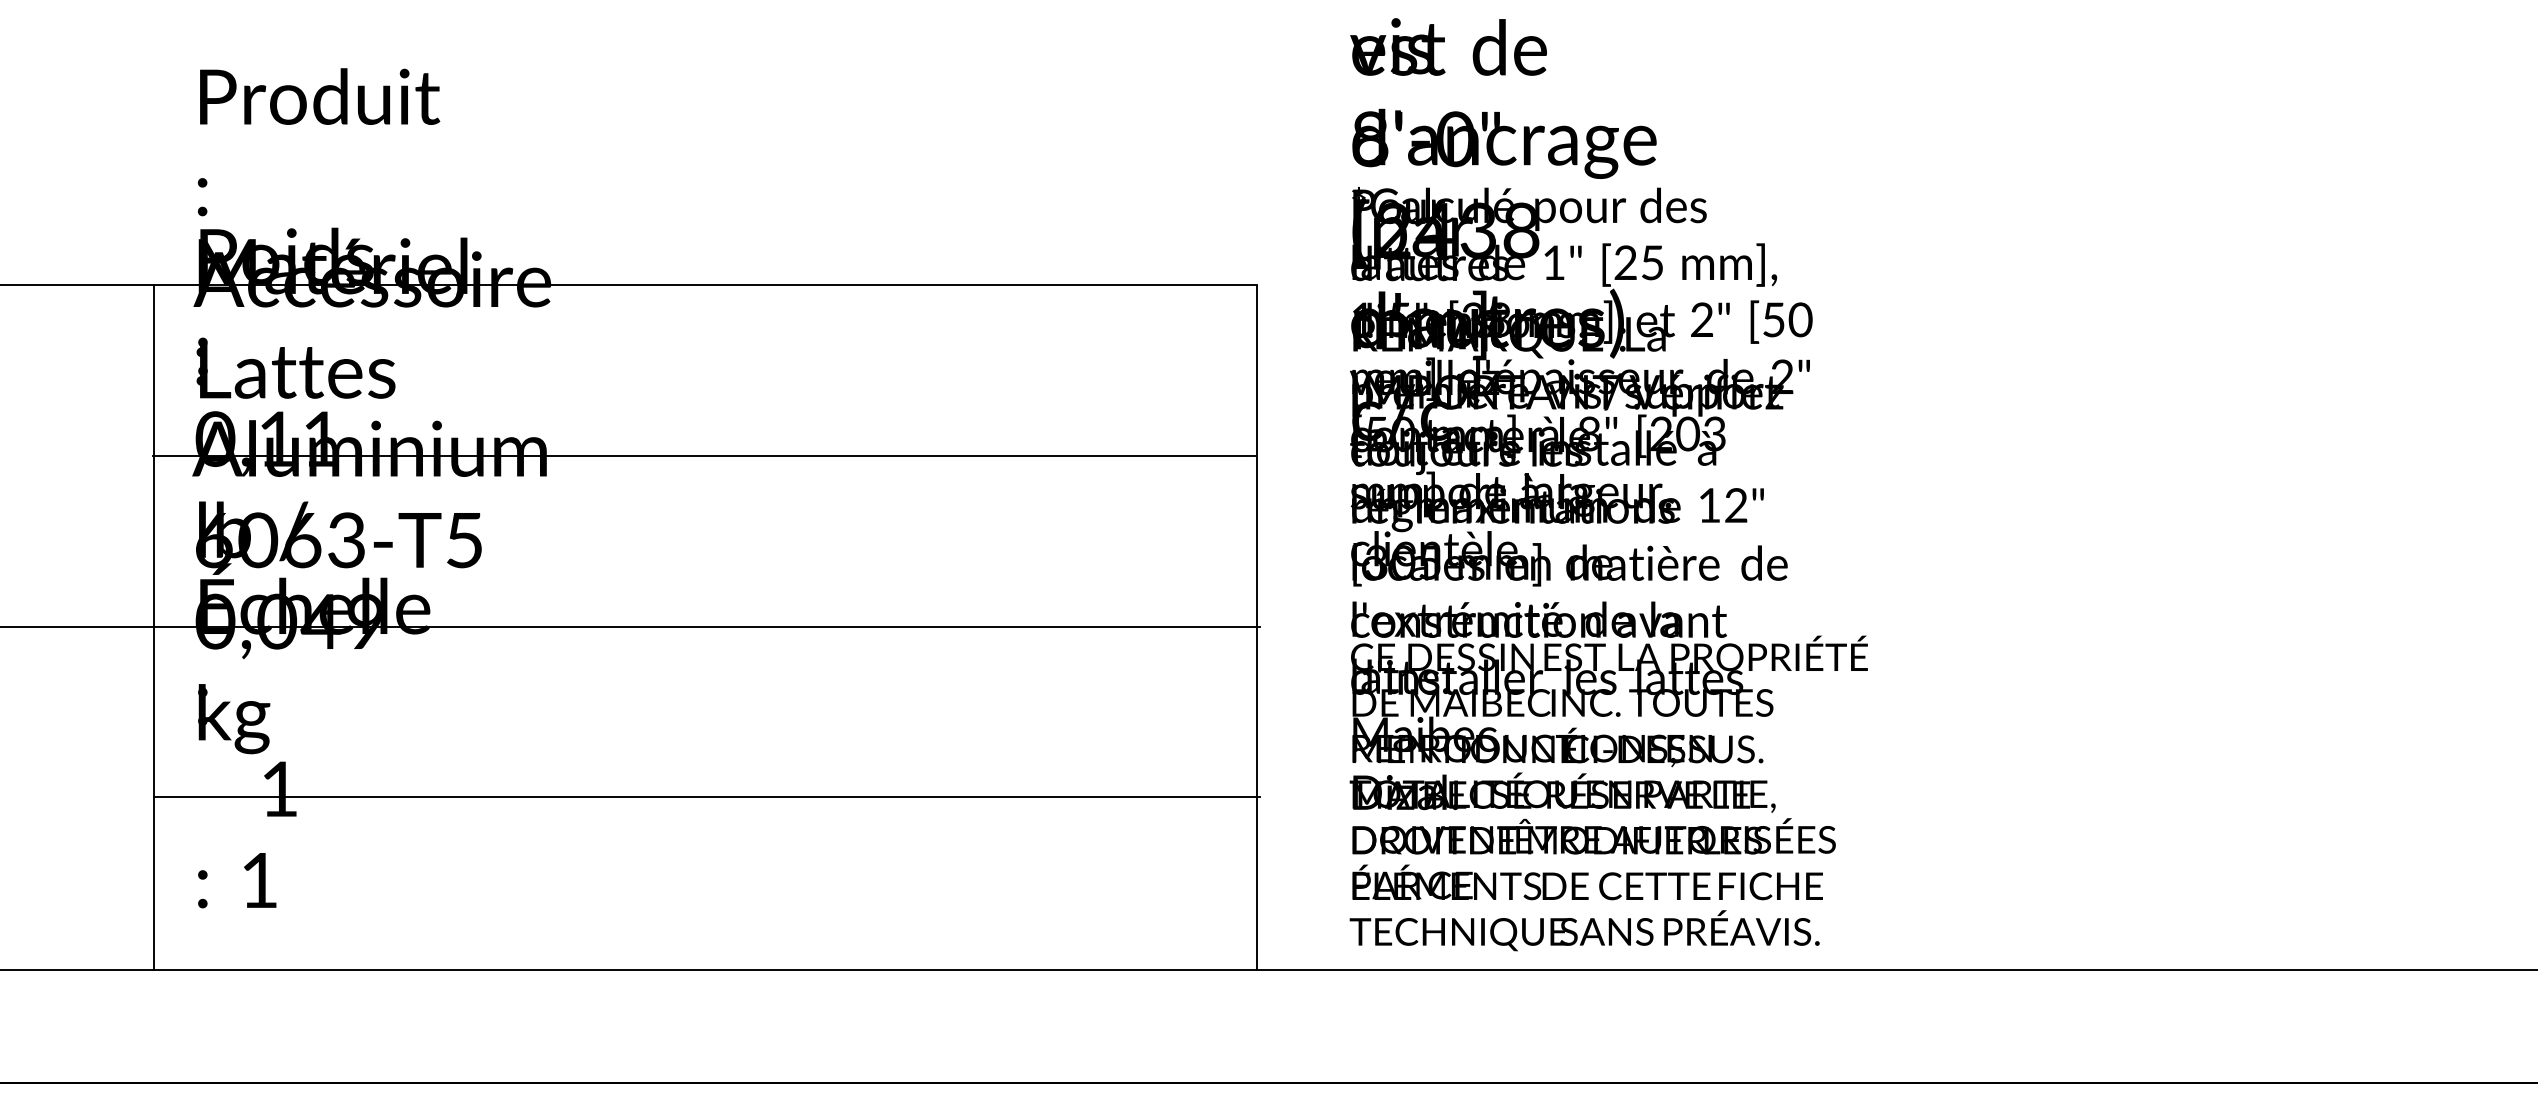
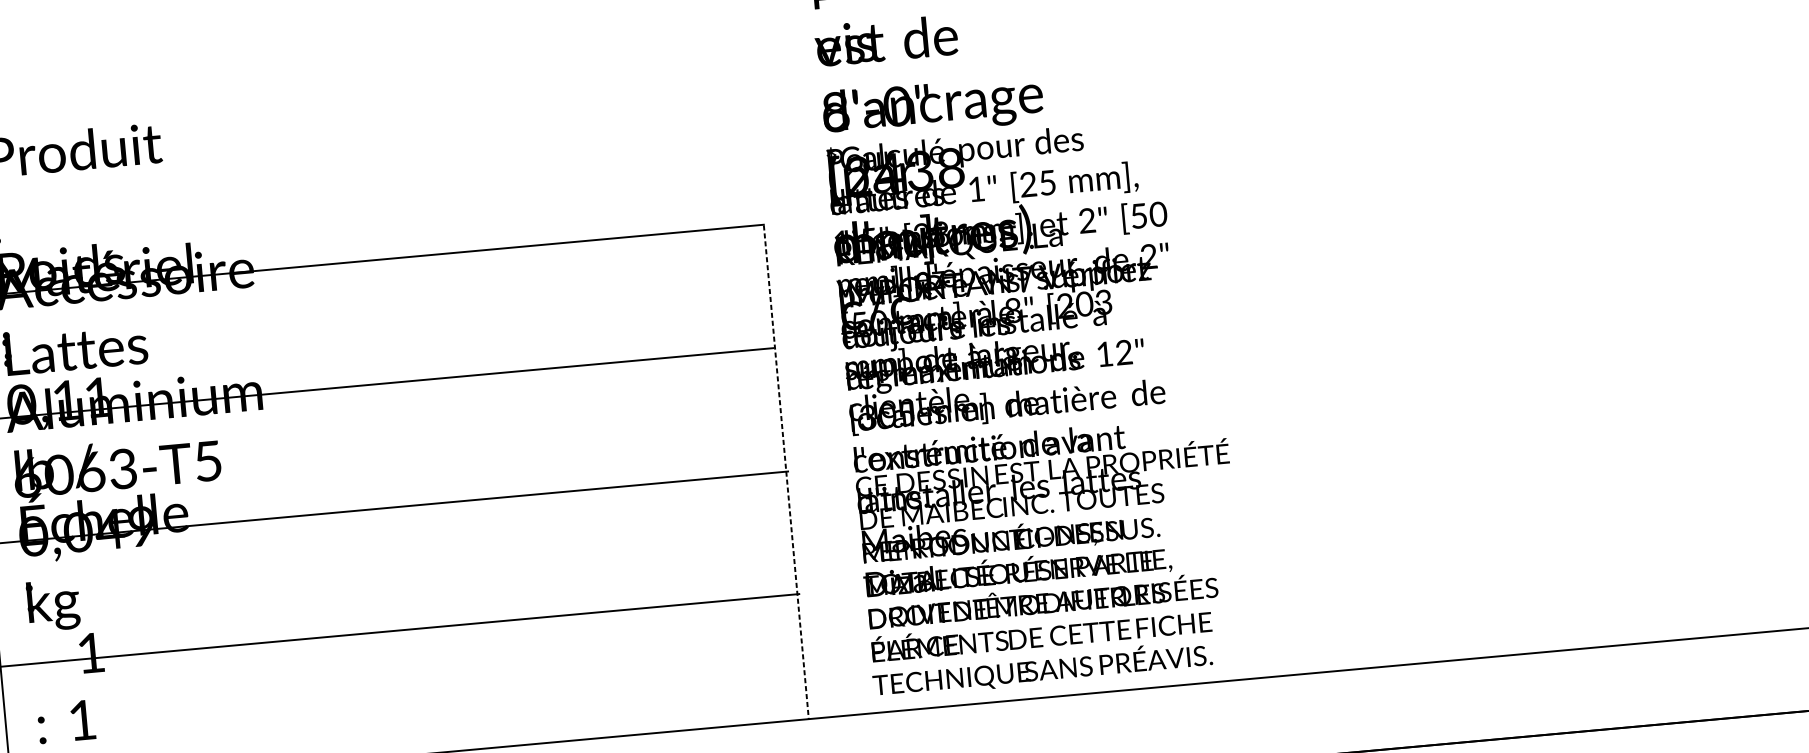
line: (1257, 627) -> (786, 472), solid -> dashed

